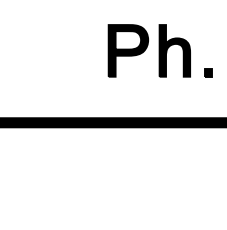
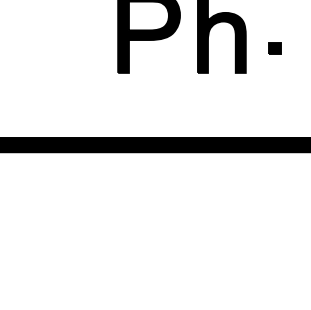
part: (208, 72) -> (274, 47), moved

